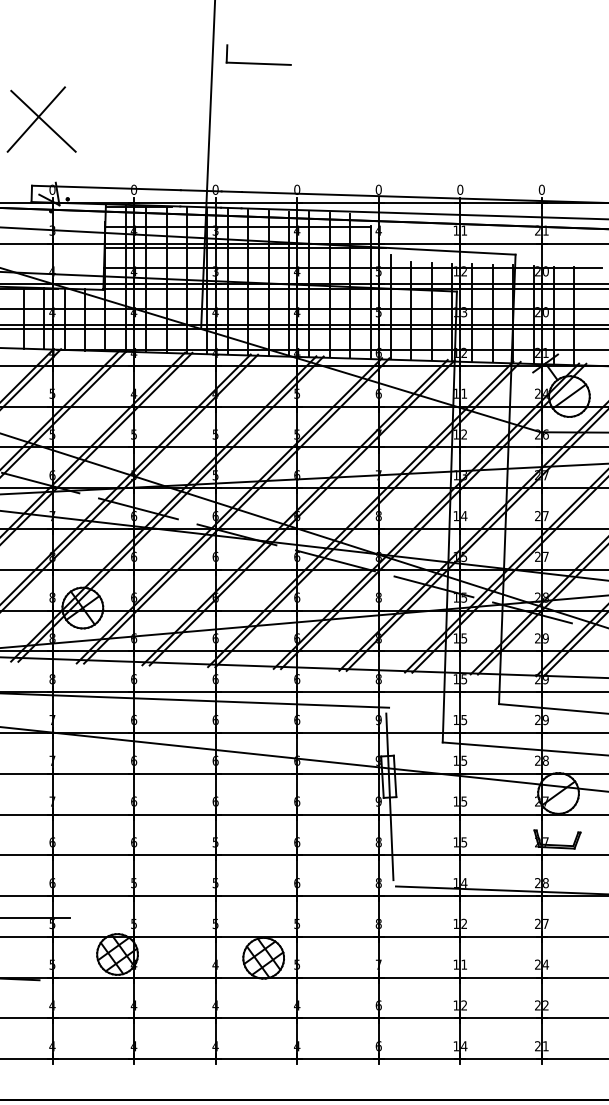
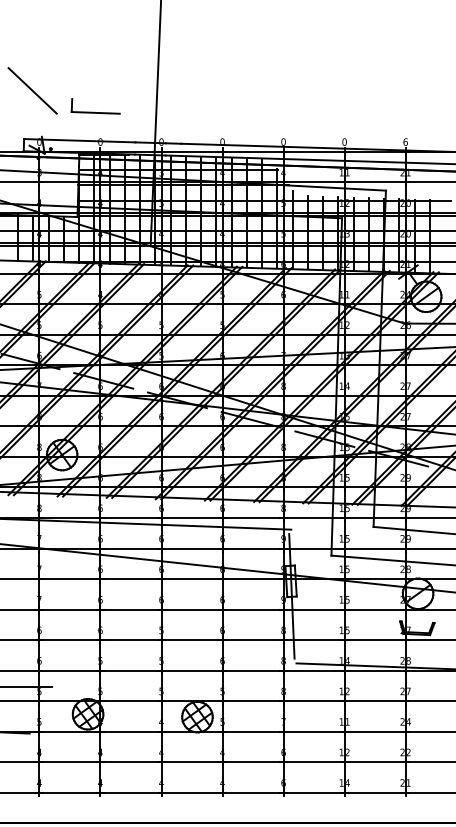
part: (258, 62) -> (95, 111), moved
line: (35, 119) -> (26, 89), removed
text: (541, 189) -> (405, 141), 0 -> 6

